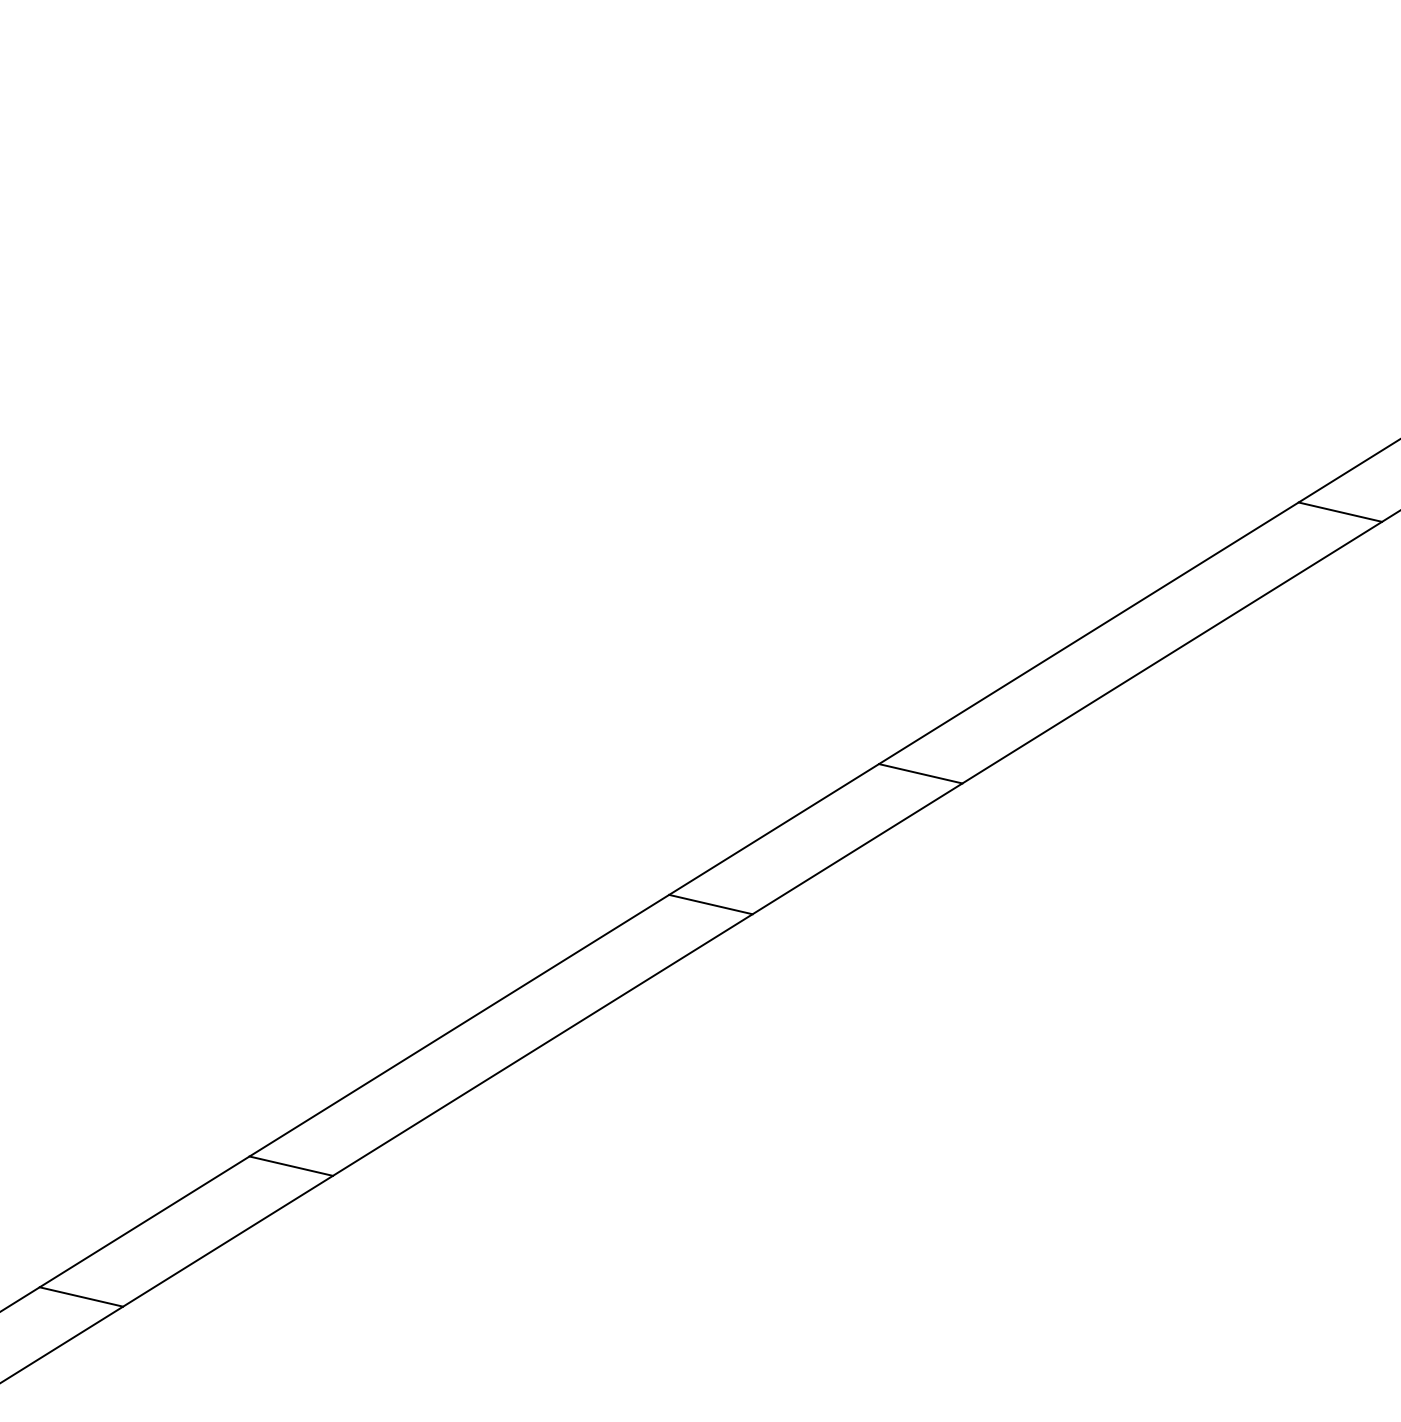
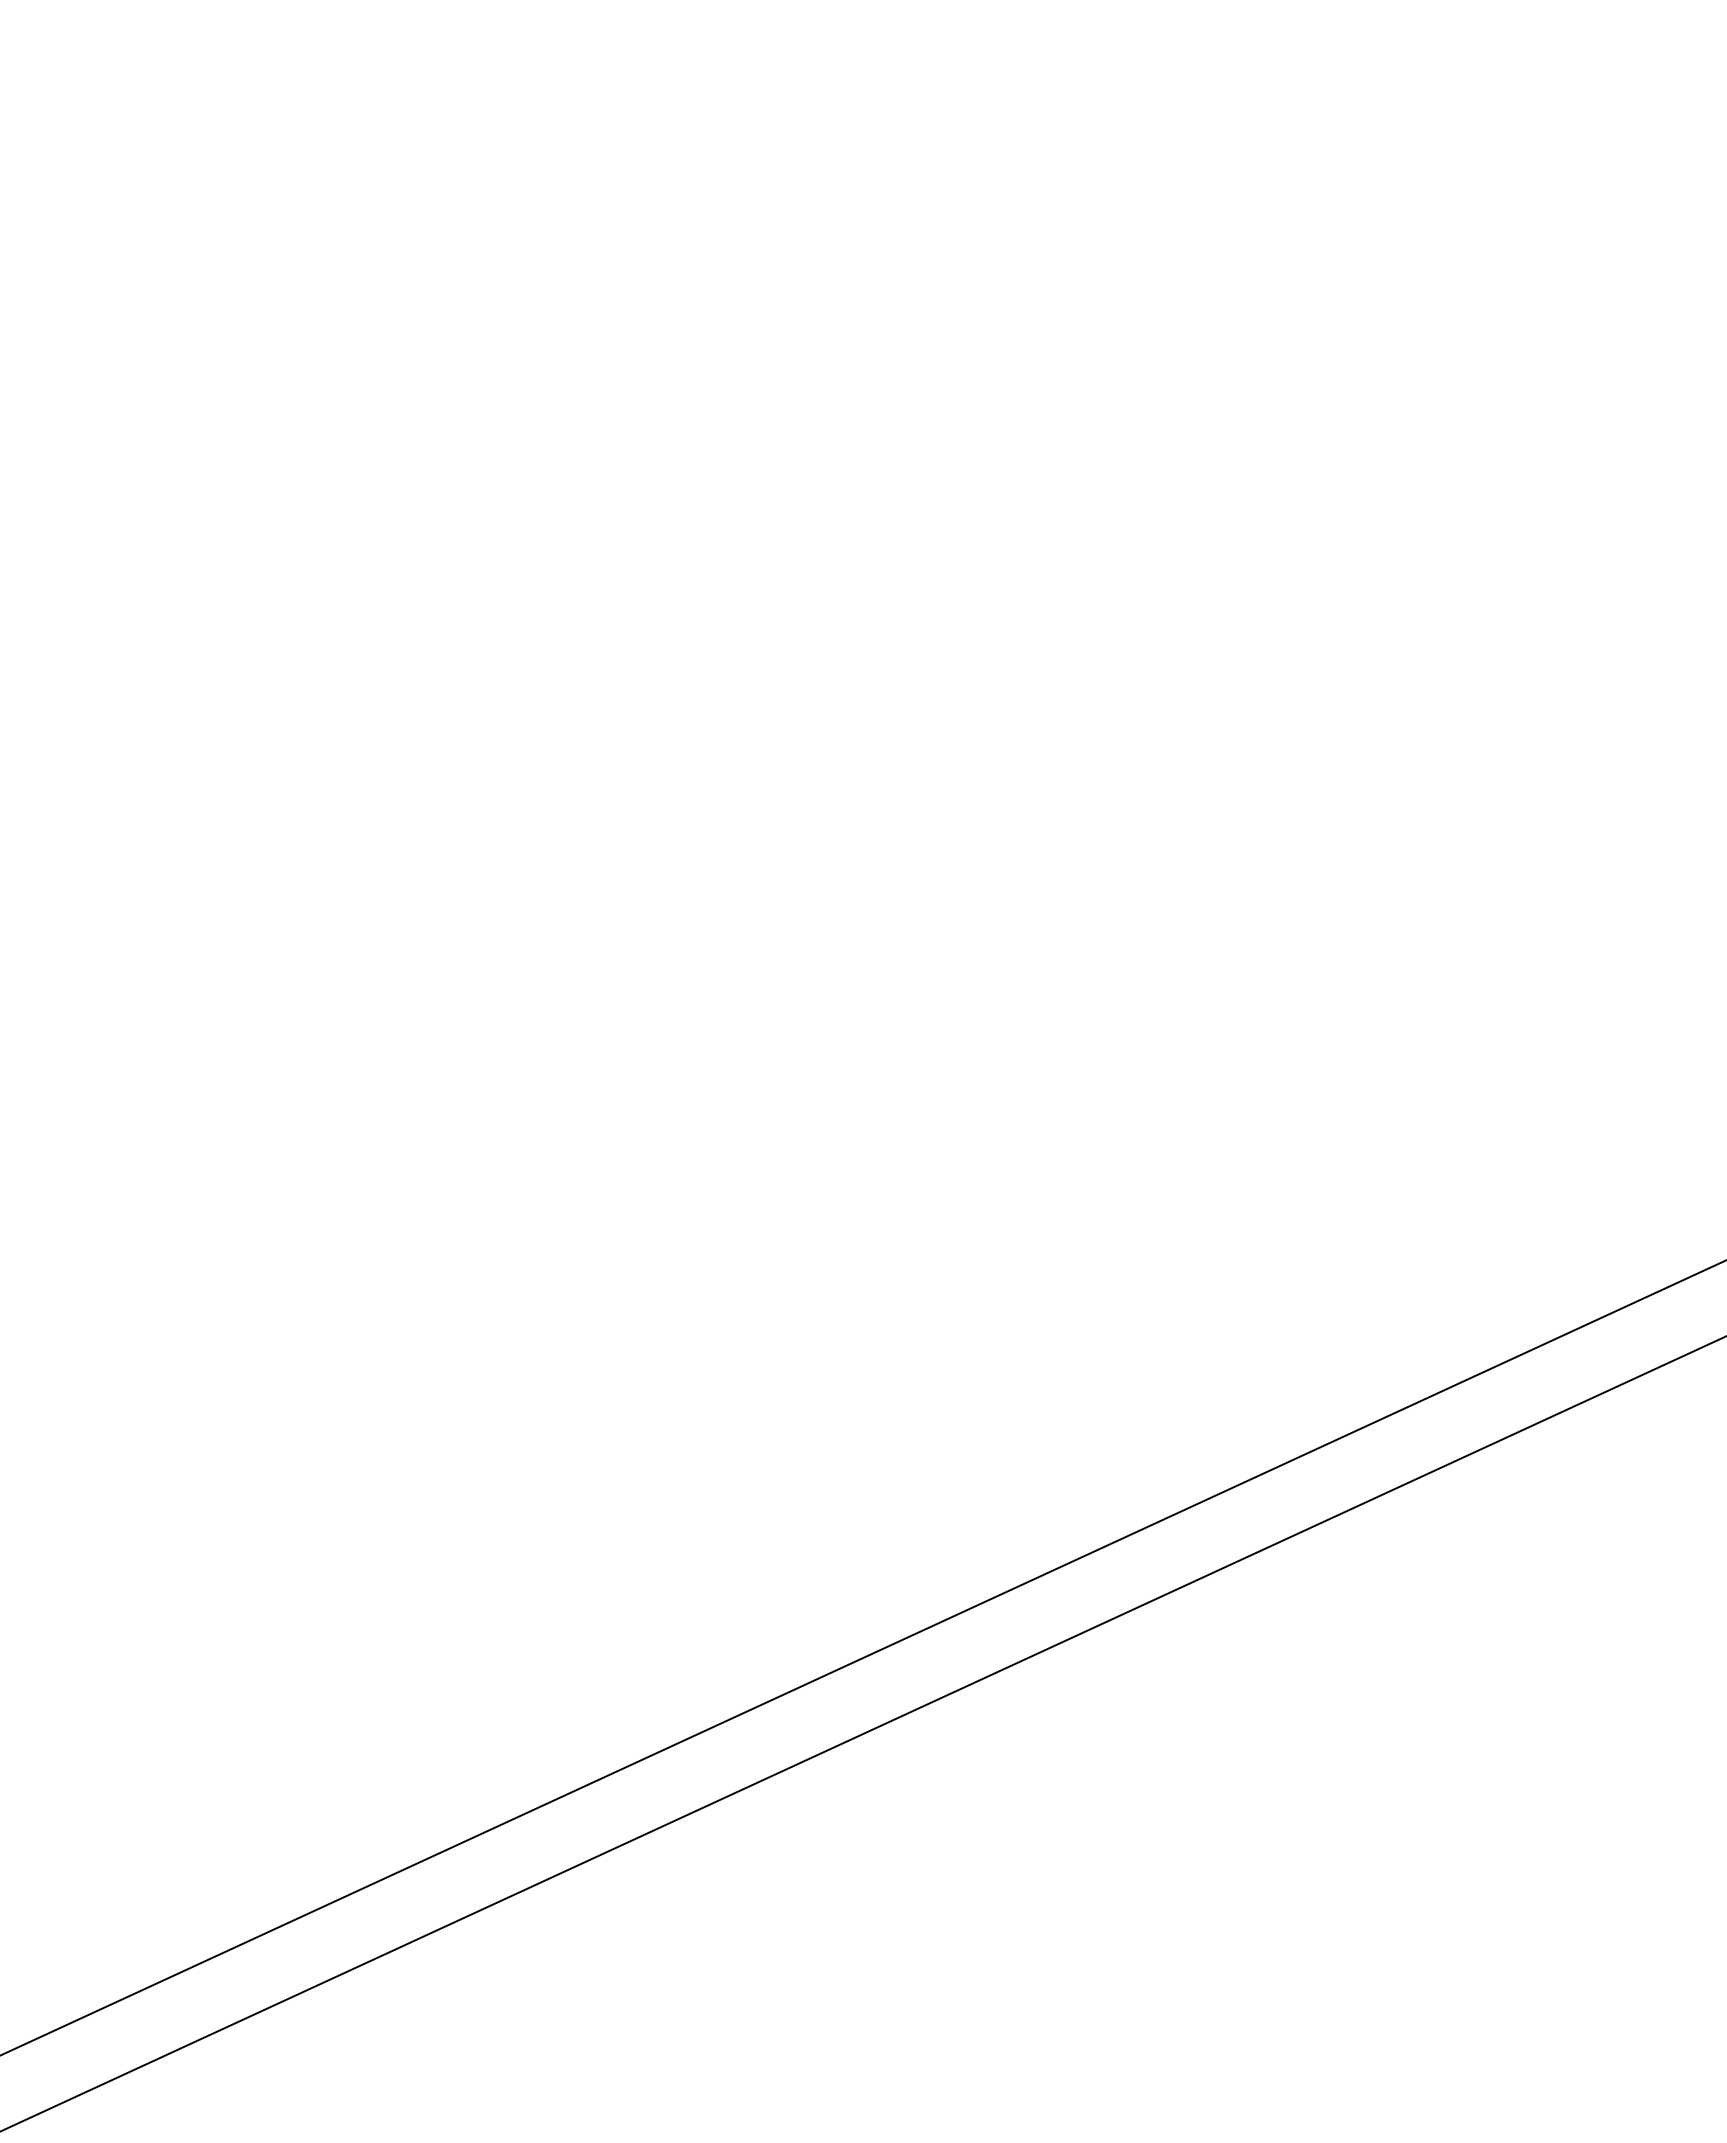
line: (1339, 511) -> (1663, 1326), removed
line: (920, 773) -> (1152, 1562), removed
line: (710, 904) -> (896, 1680), removed
line: (291, 1166) -> (384, 1916), removed
line: (81, 1297) -> (128, 2034), removed

